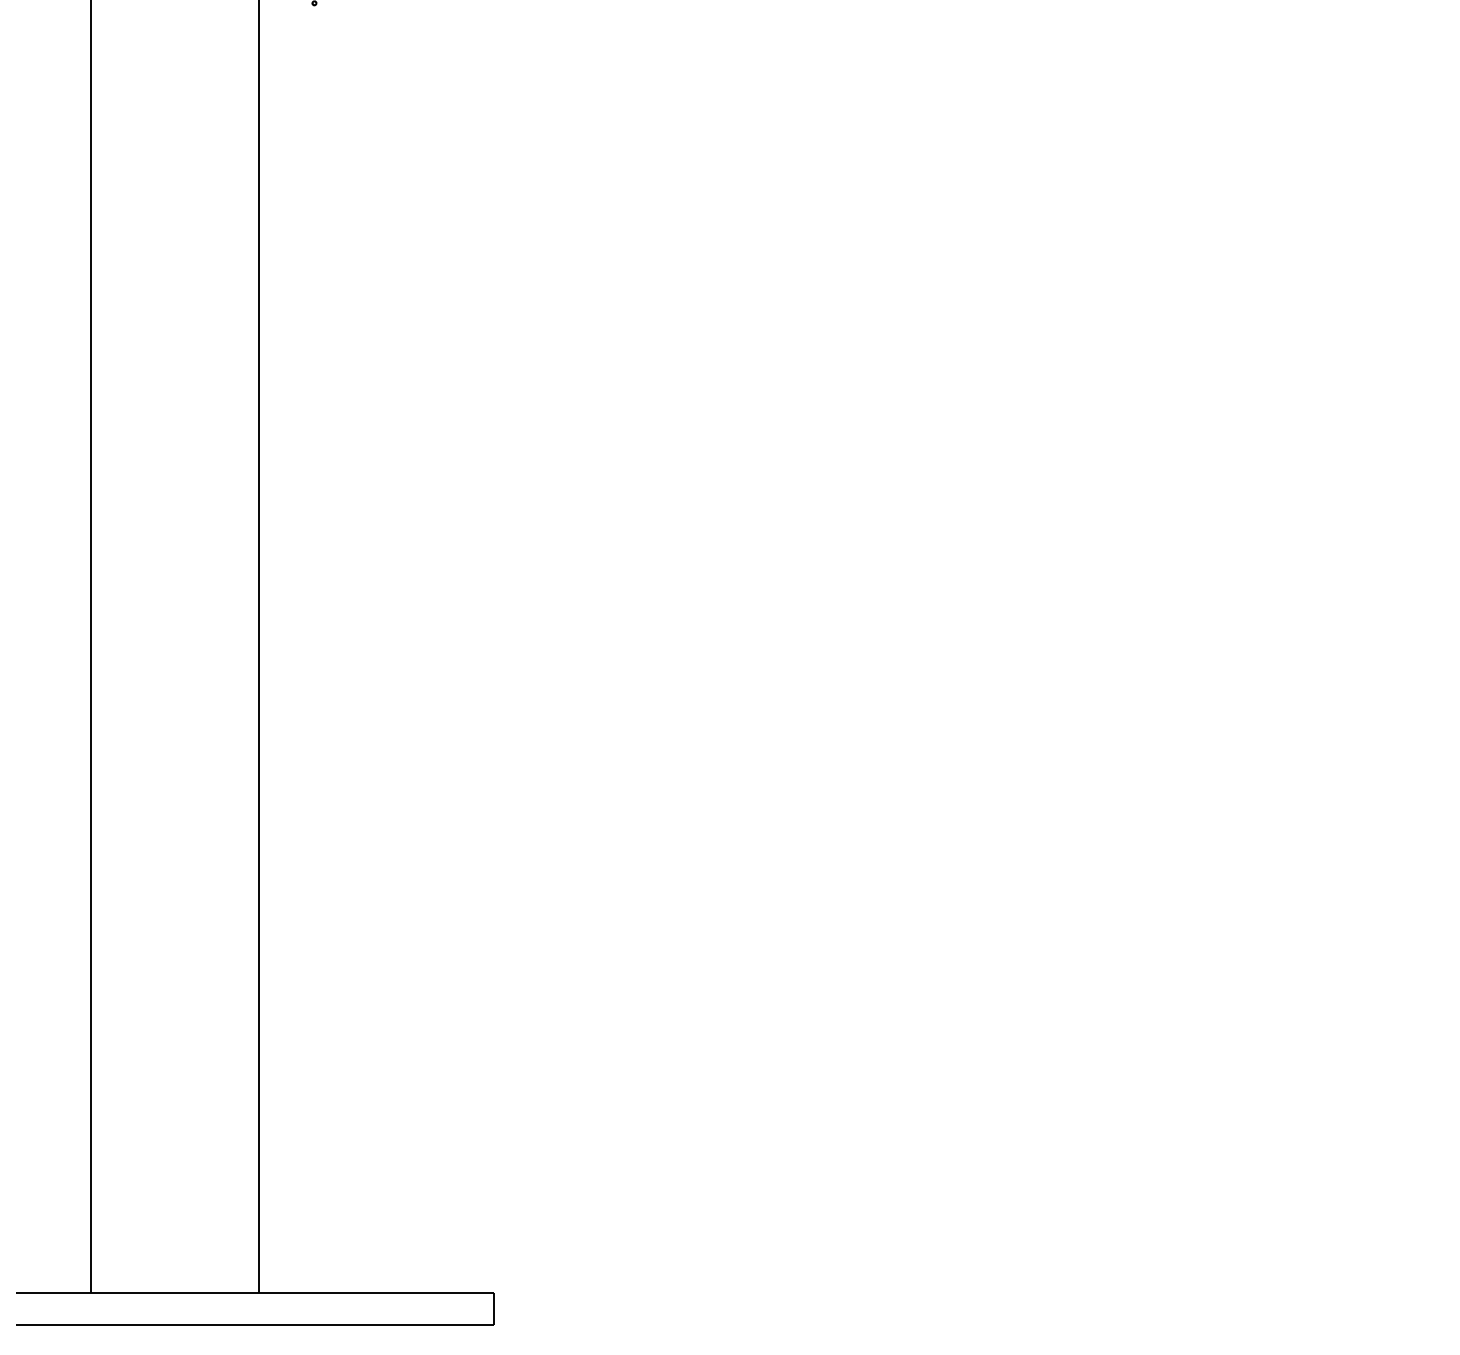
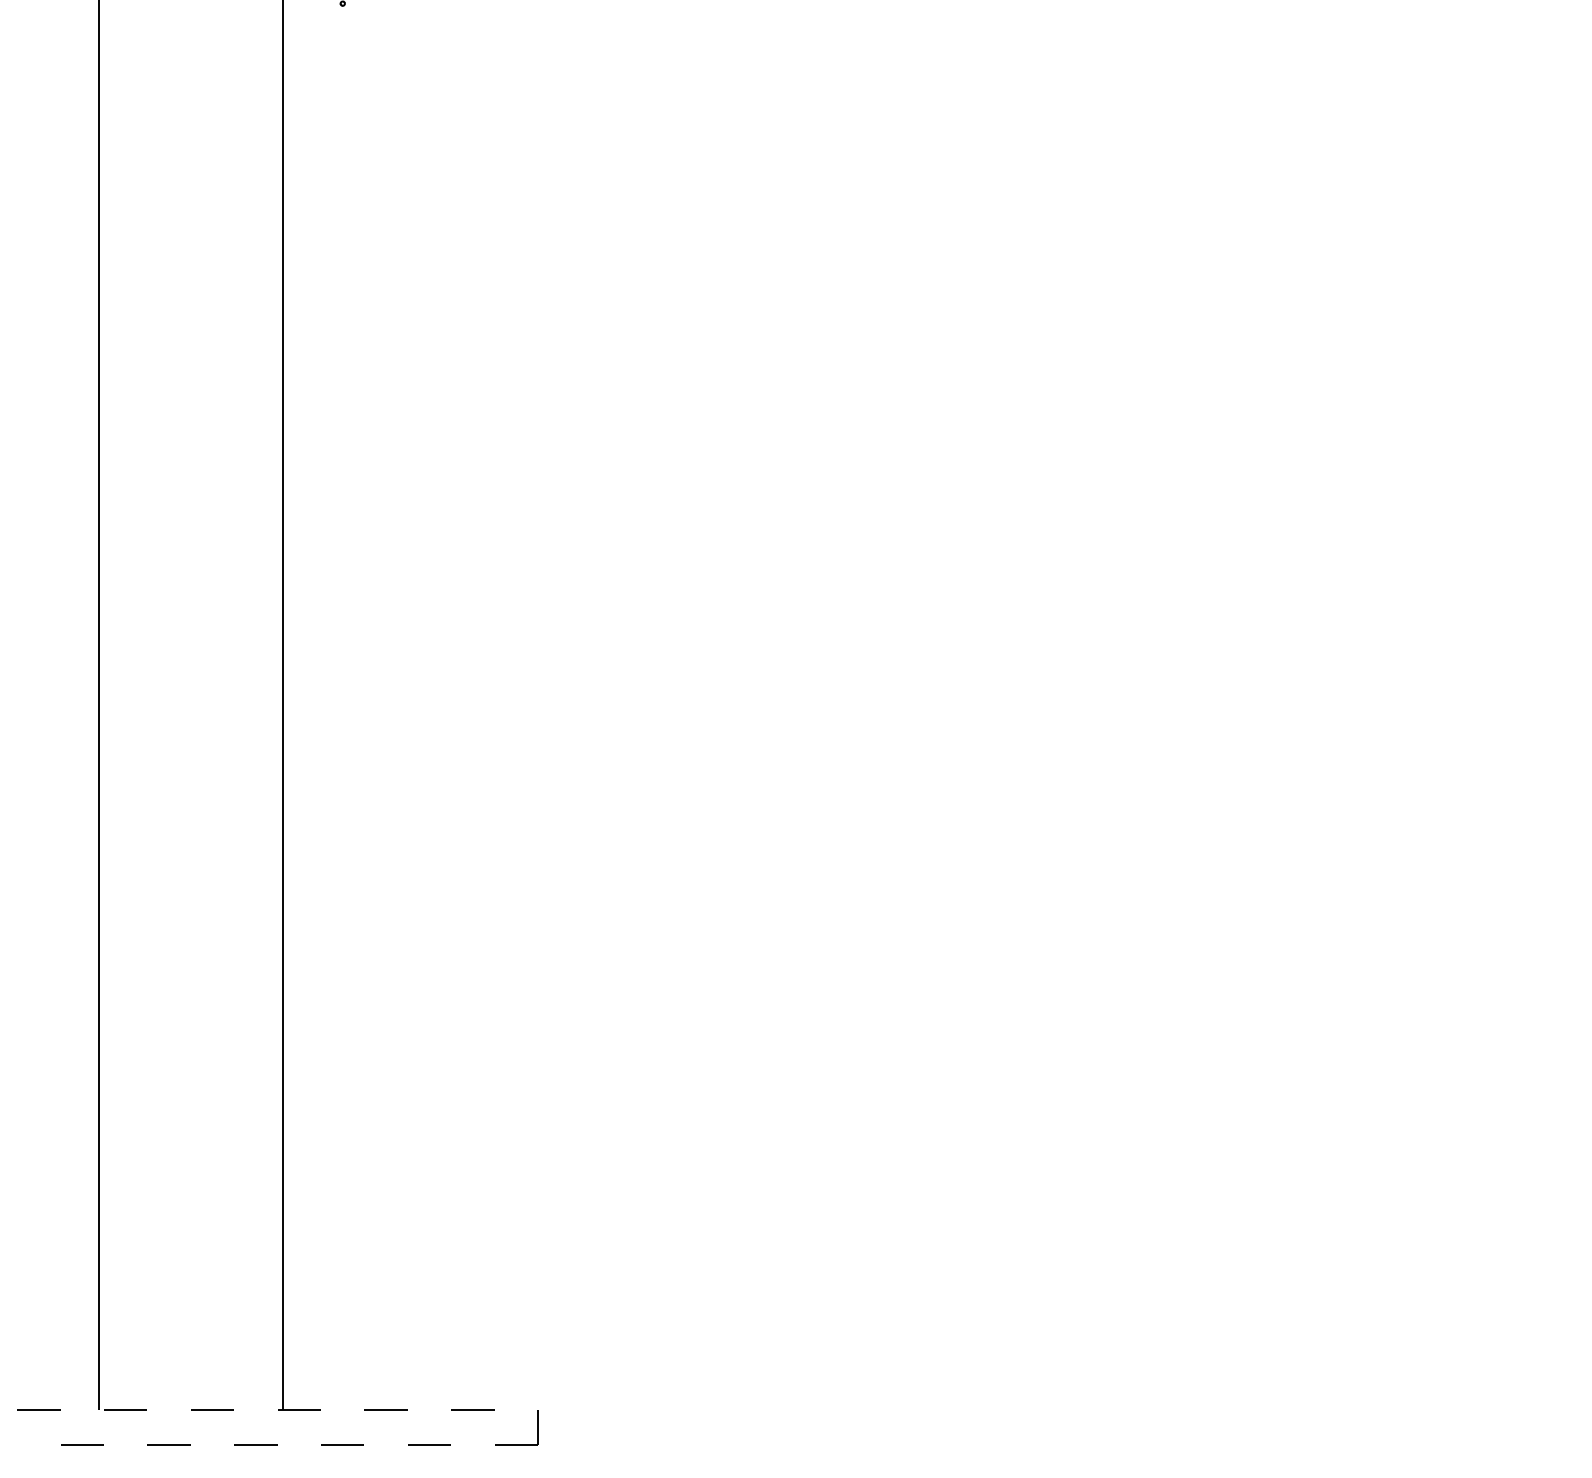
line: (254, 1293) -> (277, 1410), solid -> dashed
line: (254, 1324) -> (277, 1444), solid -> dashed

